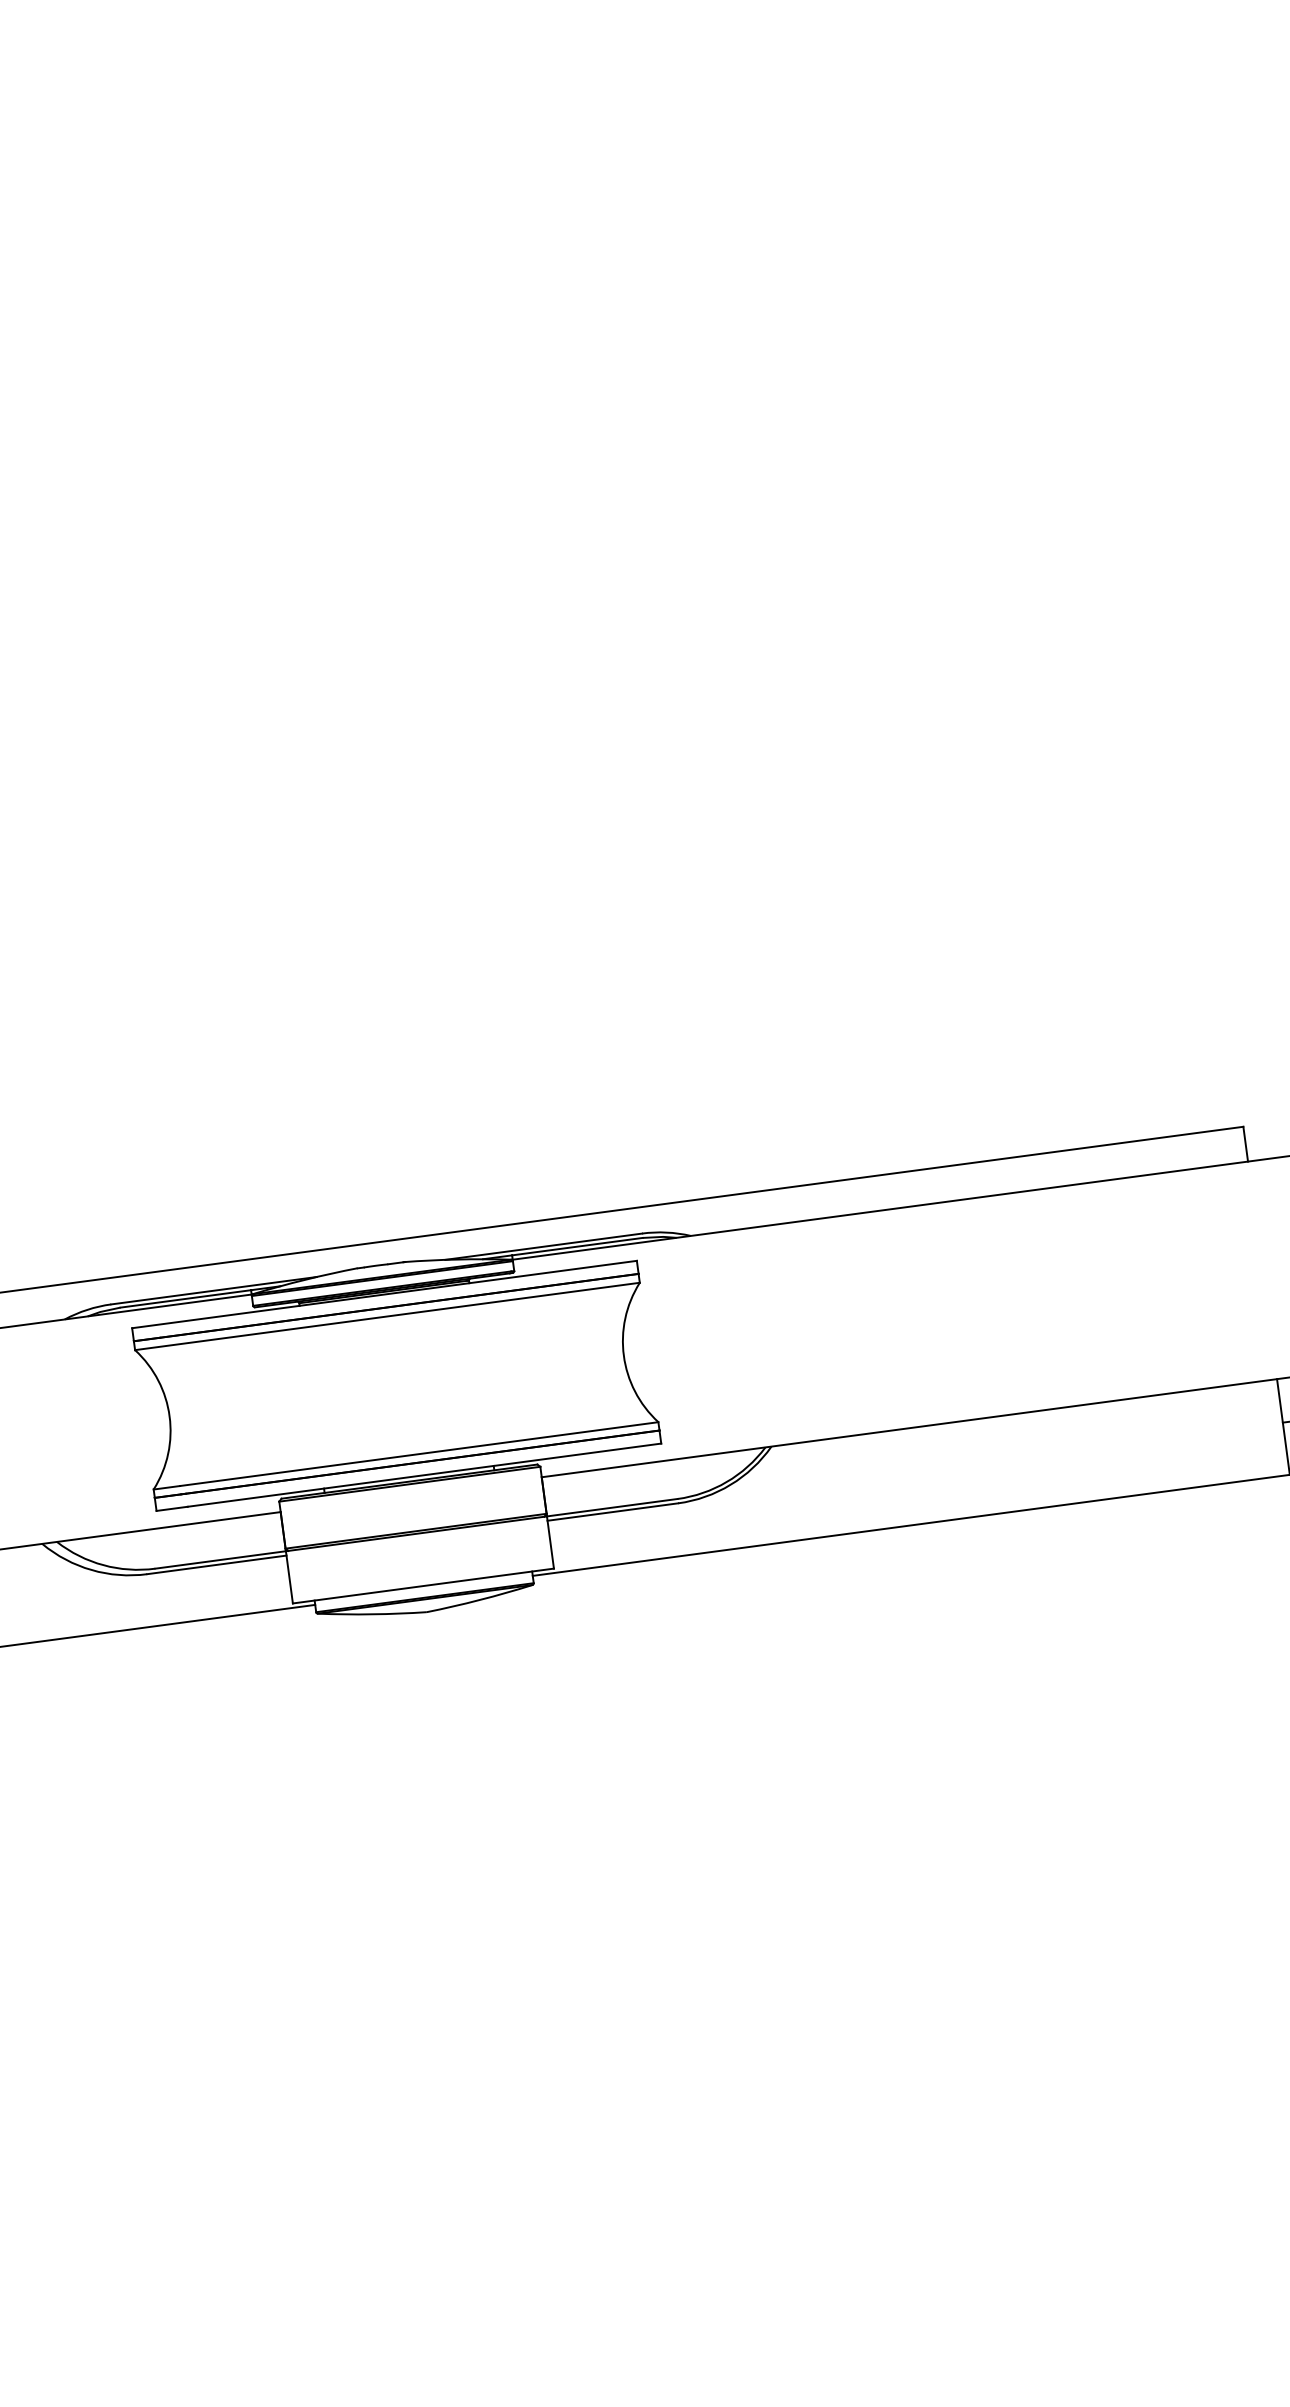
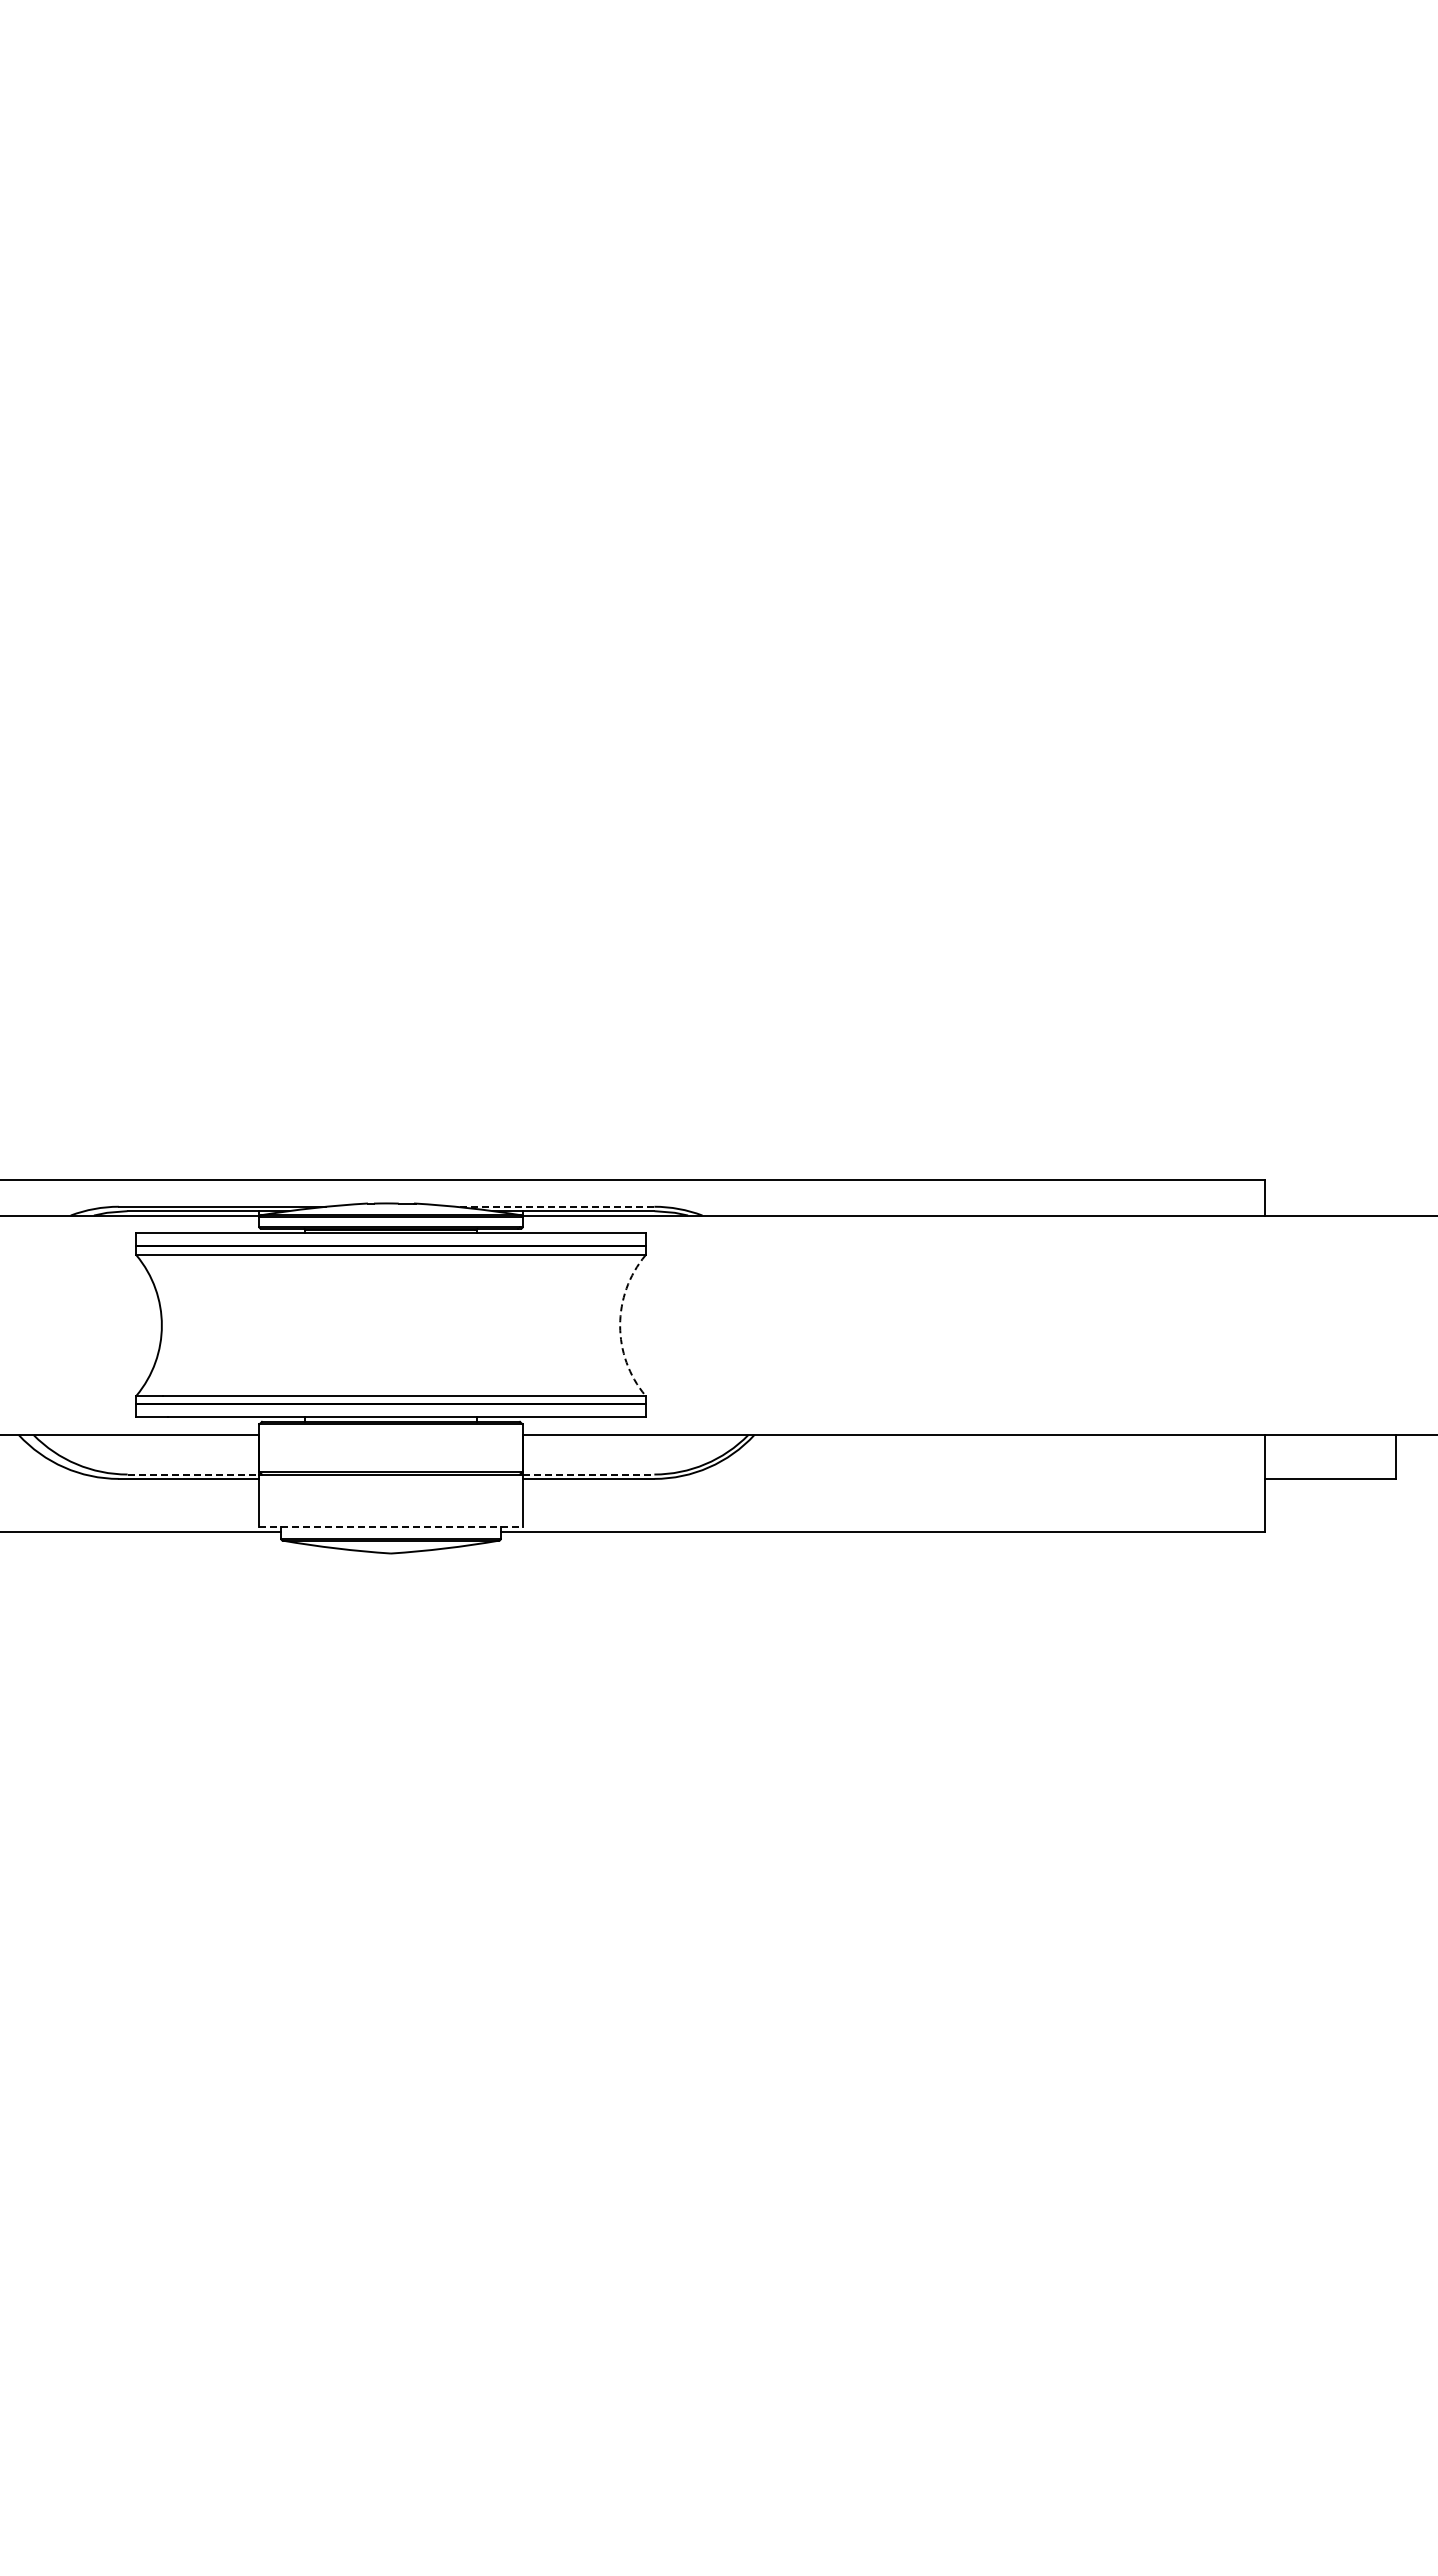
line: (543, 1246) -> (554, 1206), solid -> dashed
arc: (624, 1355) -> (620, 1325), solid -> dashed
line: (612, 1507) -> (588, 1474), solid -> dashed
line: (220, 1559) -> (193, 1474), solid -> dashed
line: (423, 1586) -> (391, 1527), solid -> dashed

